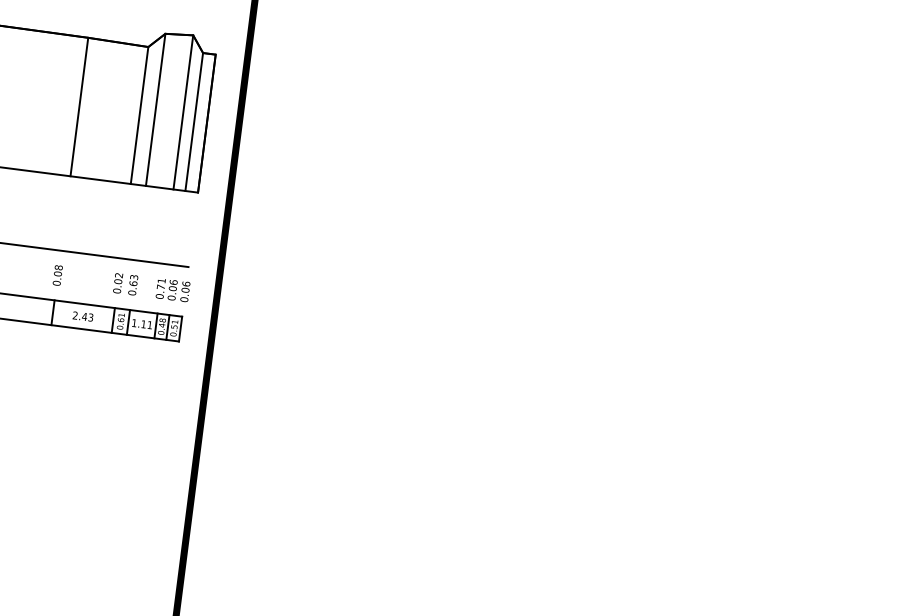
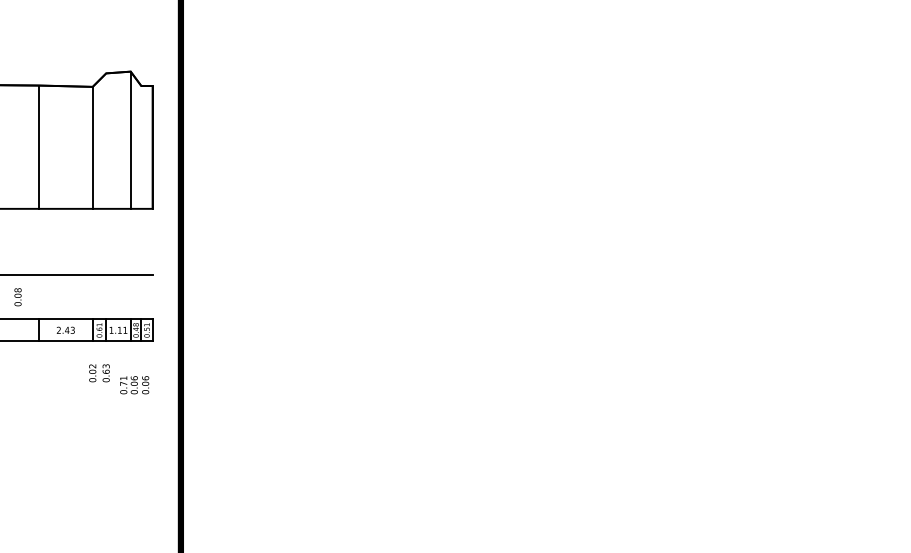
line: (156, 109) -> (106, 140), removed
line: (194, 122) -> (141, 147), removed
text: (57, 275) -> (17, 297), moved
text: (125, 284) -> (99, 373), moved
text: (172, 290) -> (134, 385), moved

